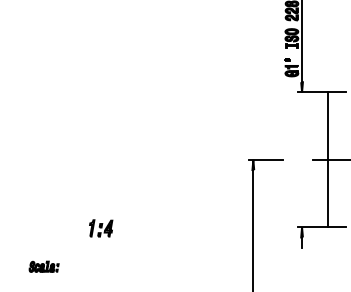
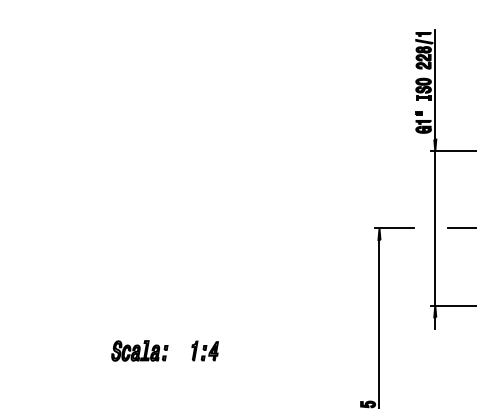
line: (328, 159) -> (435, 228), moved
part: (100, 227) -> (204, 350), moved
part: (43, 266) -> (139, 350), size x1.67

